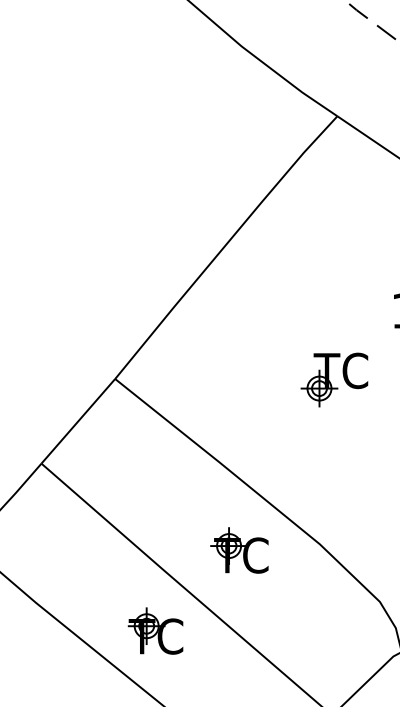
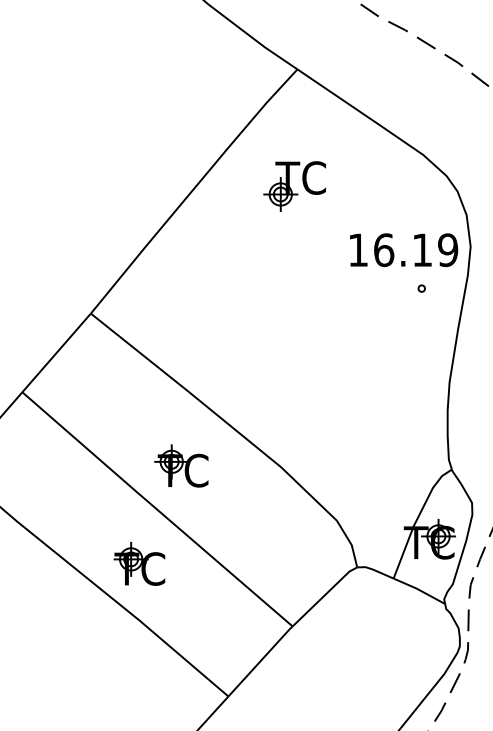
part: (334, 379) -> (294, 186), moved
part: (239, 549) -> (181, 465), moved
part: (155, 630) -> (139, 563), moved

